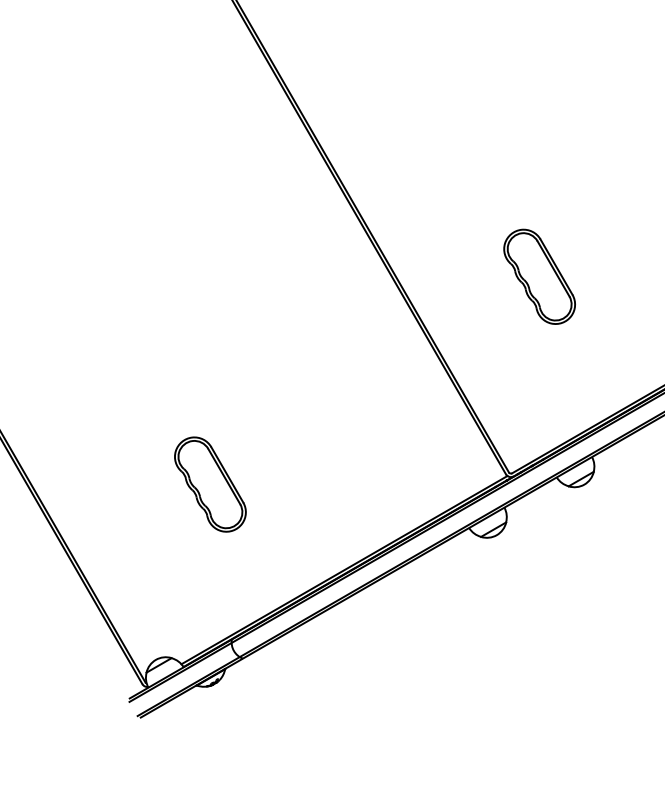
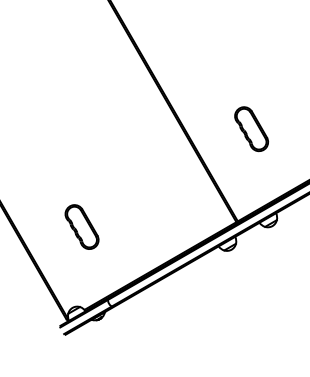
part: (209, 483) -> (81, 226), moved

